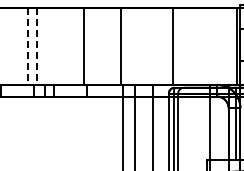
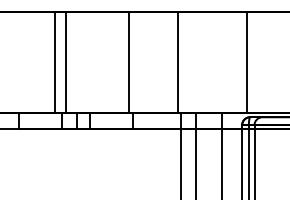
line: (28, 47) -> (55, 63), dashed -> solid
line: (36, 47) -> (66, 63), dashed -> solid

